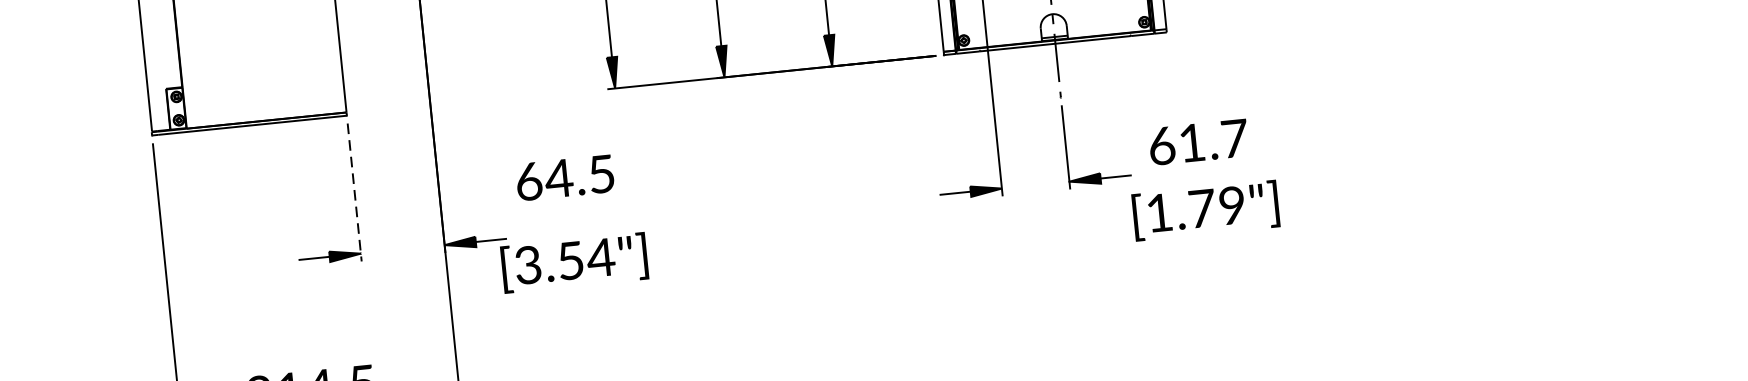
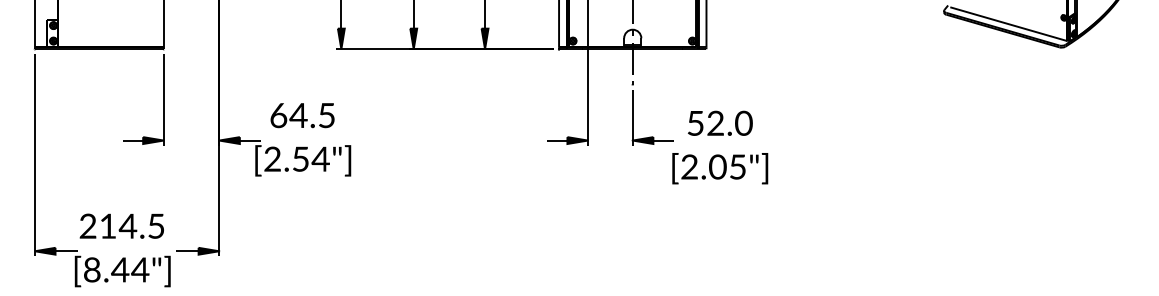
text: (1197, 141) -> (719, 122), 61.7 -> 52.0
text: (564, 177) -> (302, 115), moved
line: (354, 193) -> (163, 100), dashed -> solid
text: (1195, 208) -> (713, 166), [1.79"] -> [2.05"]
text: (528, 267) -> (272, 160), [3.54"] -> [2.54"]

